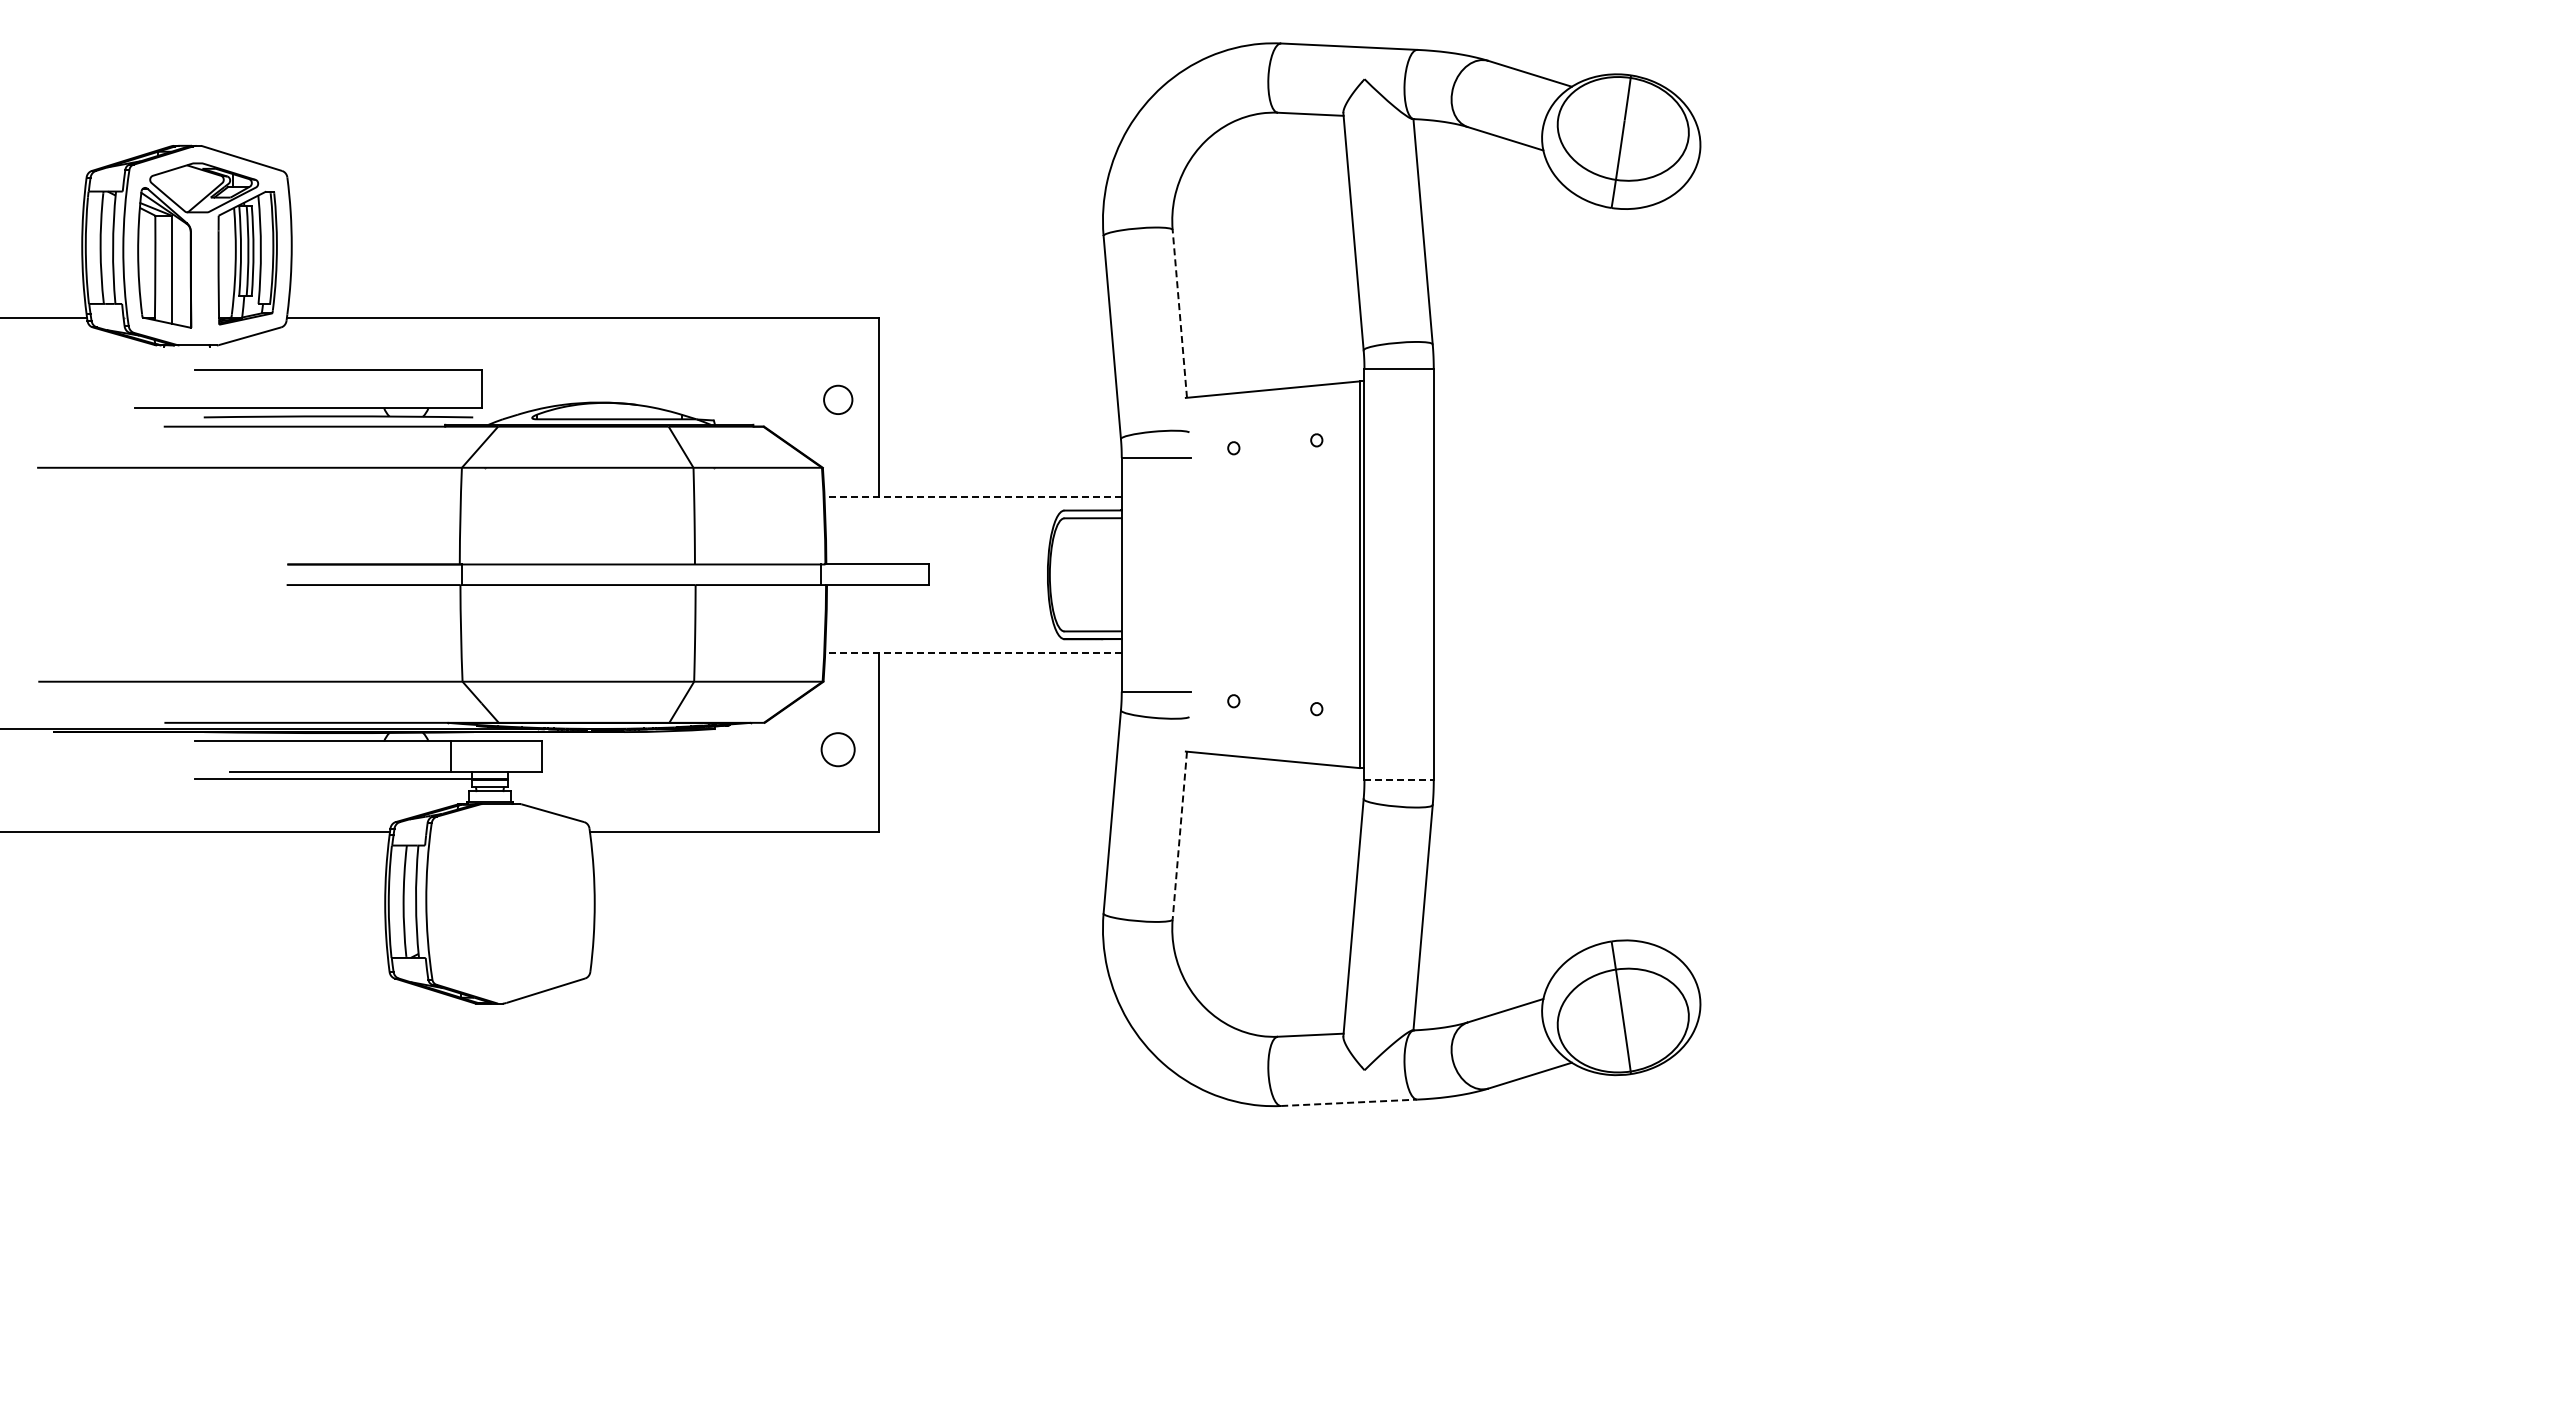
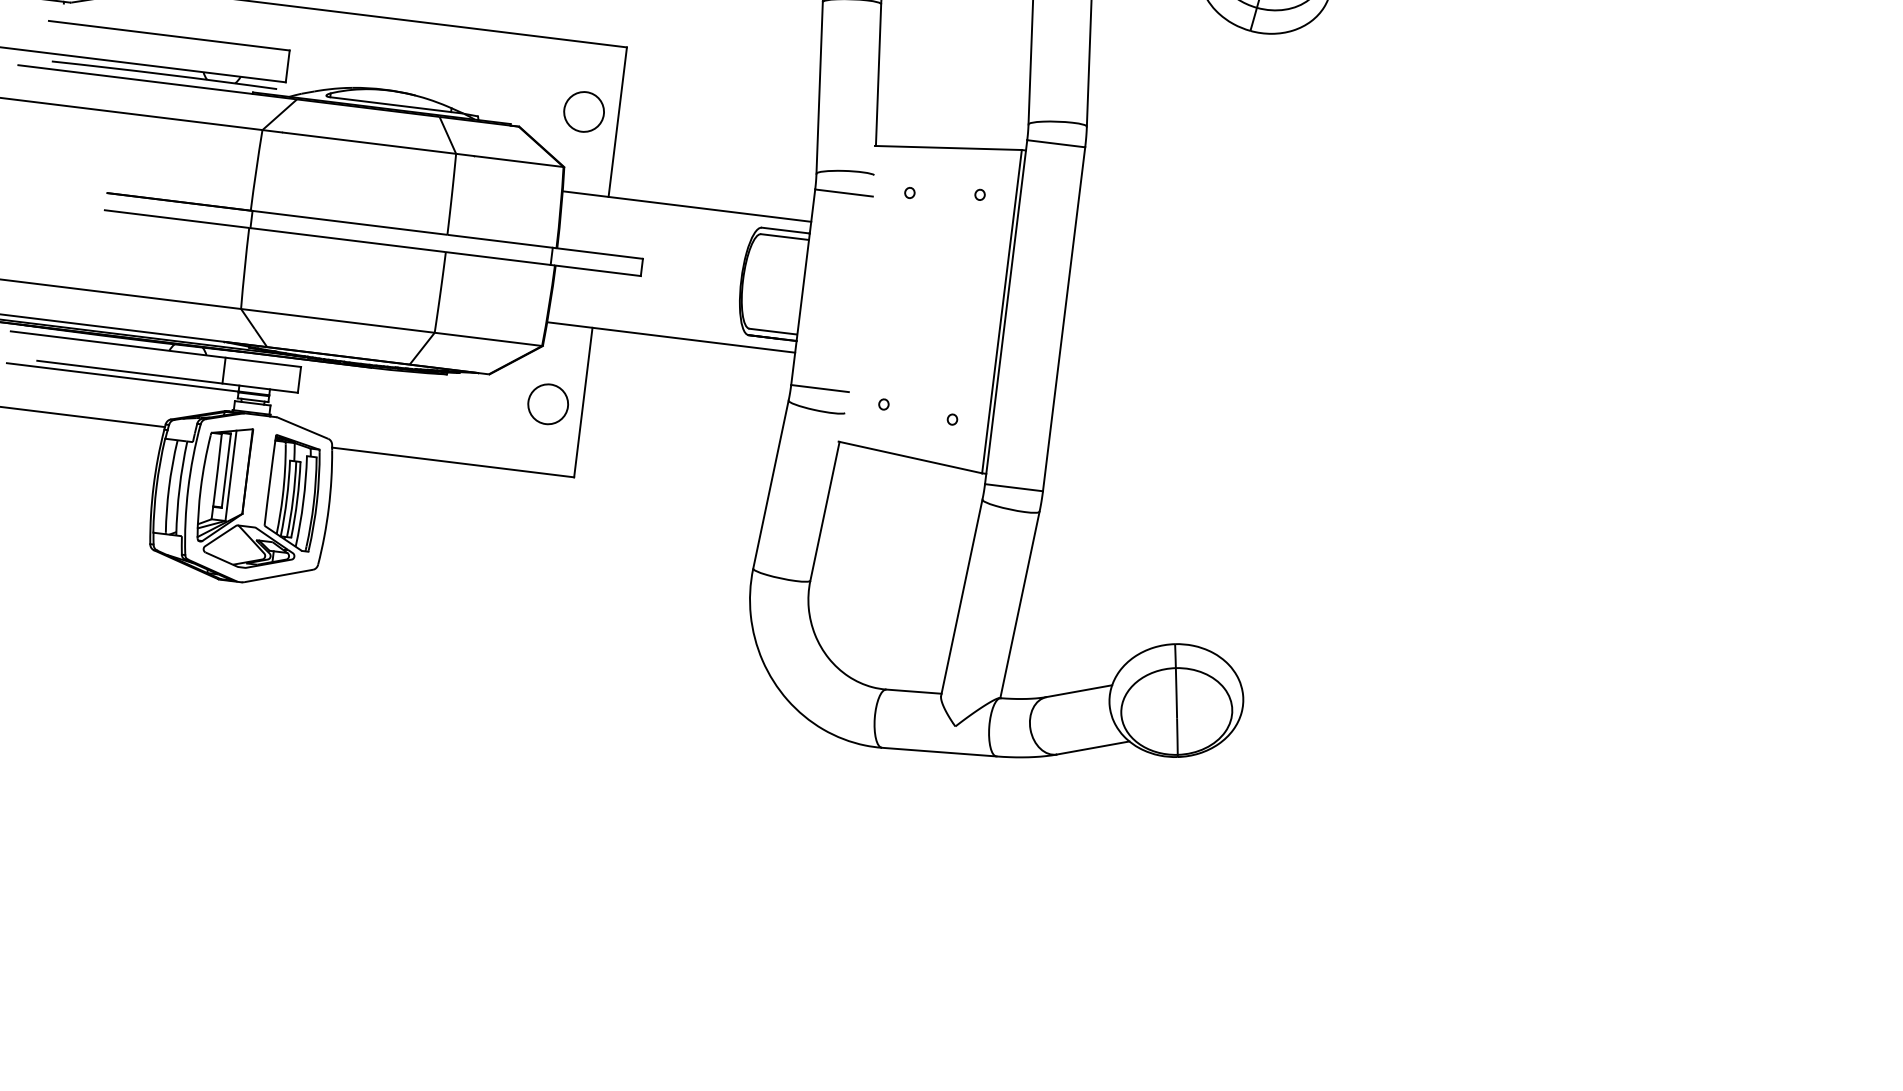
line: (1179, 313) -> (878, 74), dashed -> solid
circle: (837, 399) -> (583, 111), size x1.67
line: (973, 496) -> (687, 206), dashed -> solid
line: (972, 653) -> (670, 337), dashed -> solid
circle: (837, 749) -> (547, 404), size x1.43
line: (1399, 780) -> (1014, 487), dashed -> solid
line: (1179, 836) -> (824, 512), dashed -> solid
part: (520, 903) -> (266, 500), added
line: (1349, 1102) -> (939, 751), dashed -> solid

